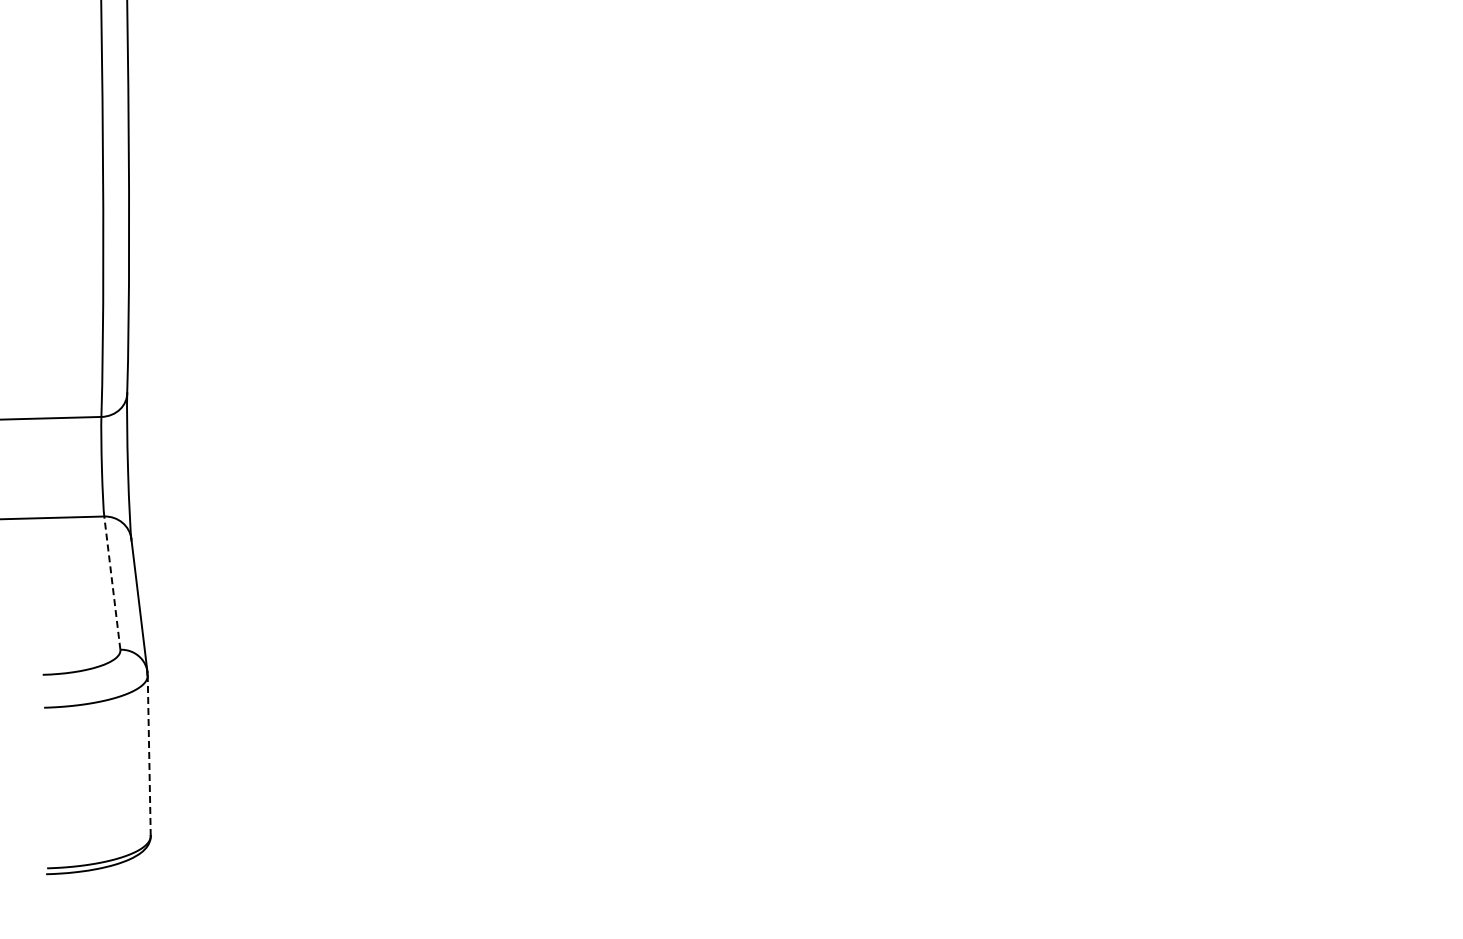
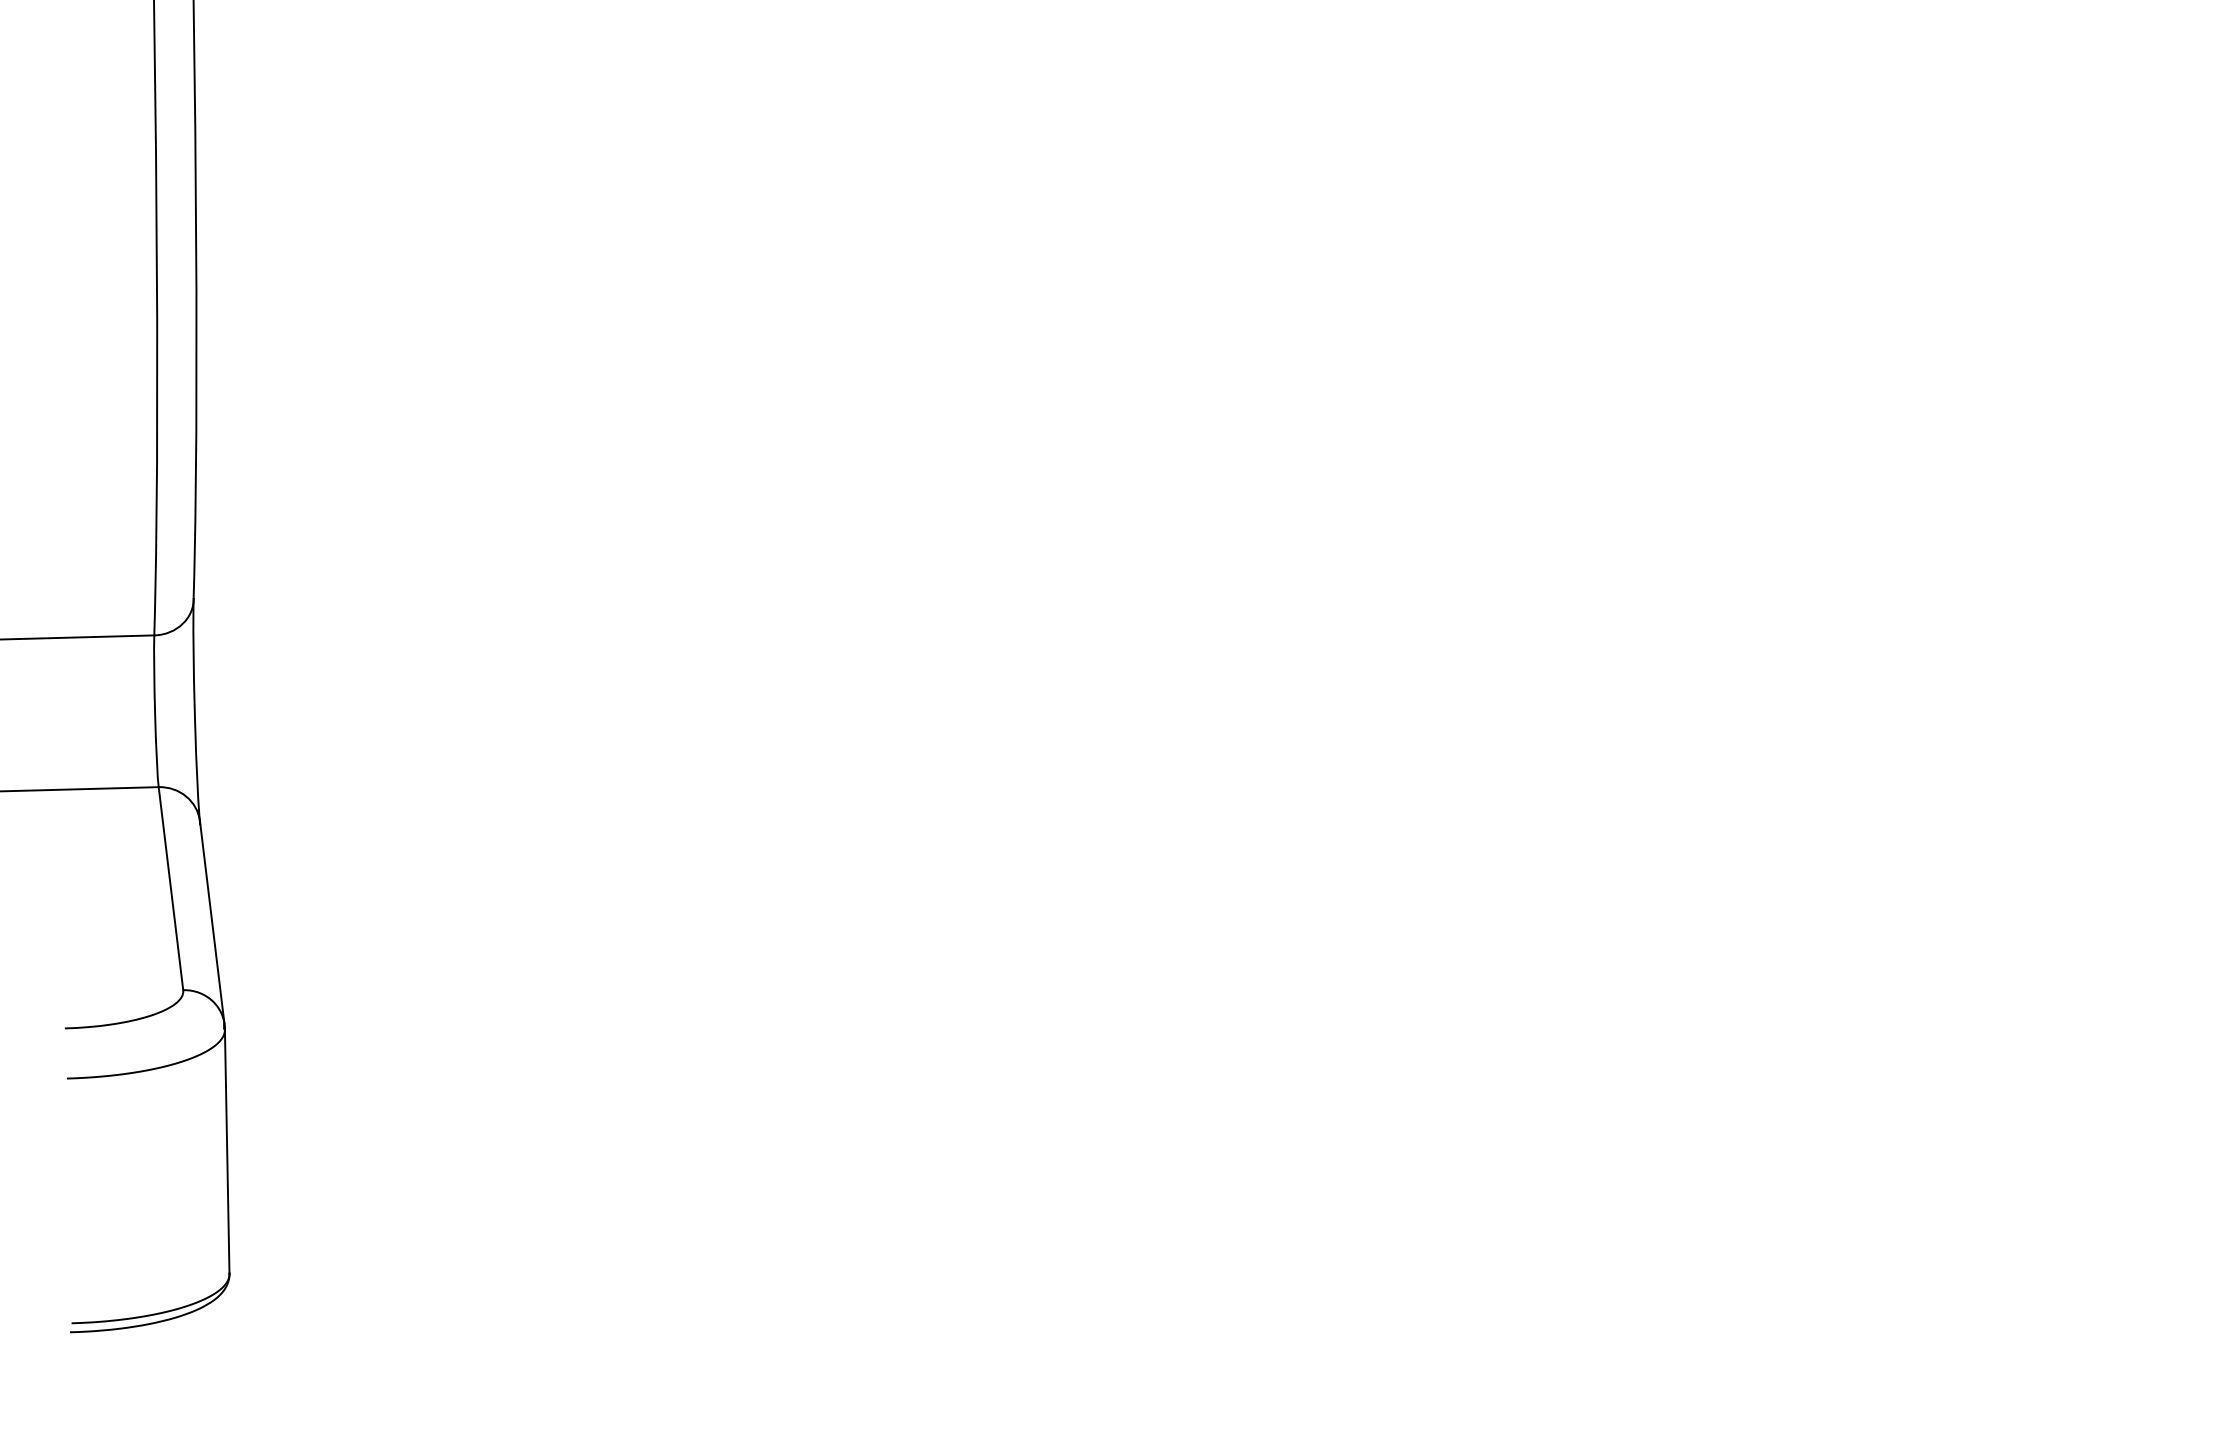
line: (112, 582) -> (171, 887), dashed -> solid
line: (149, 754) -> (227, 1149), dashed -> solid

